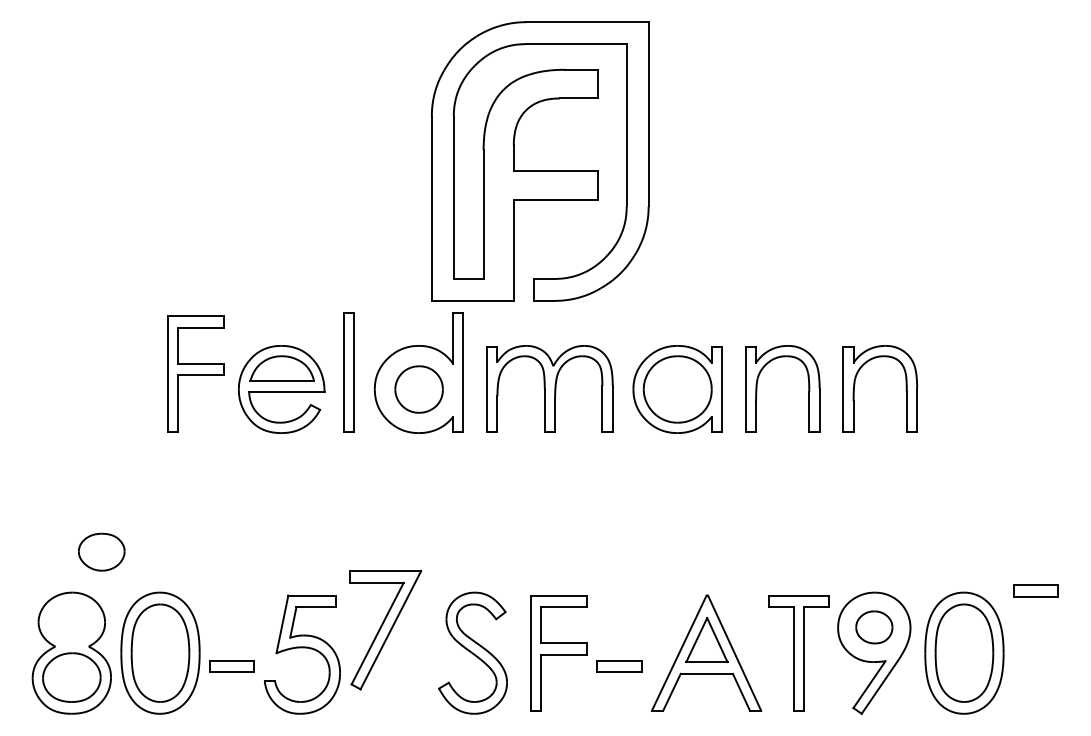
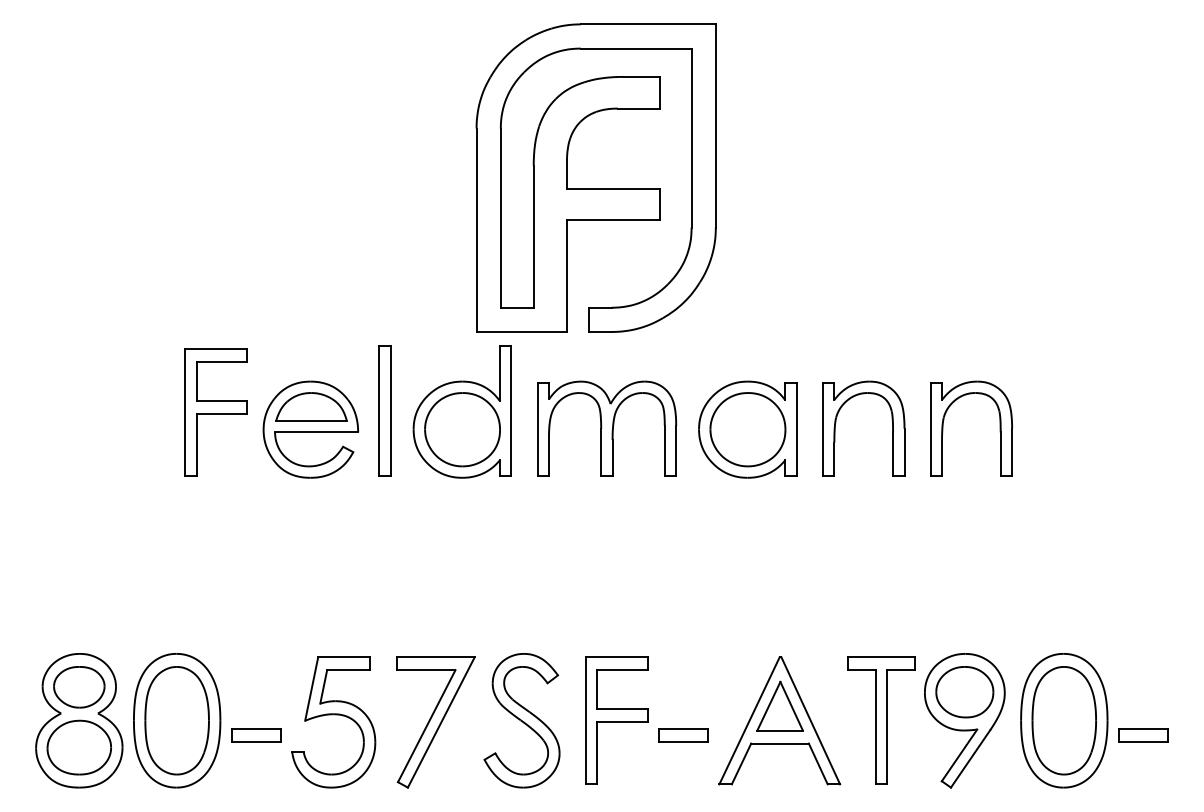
part: (419, 389) -> (462, 429), size x1.43
part: (101, 552) -> (79, 687), moved
part: (1036, 591) -> (1143, 735), moved
part: (873, 627) -> (964, 692), size x1.43
part: (385, 630) -> (435, 722), moved

